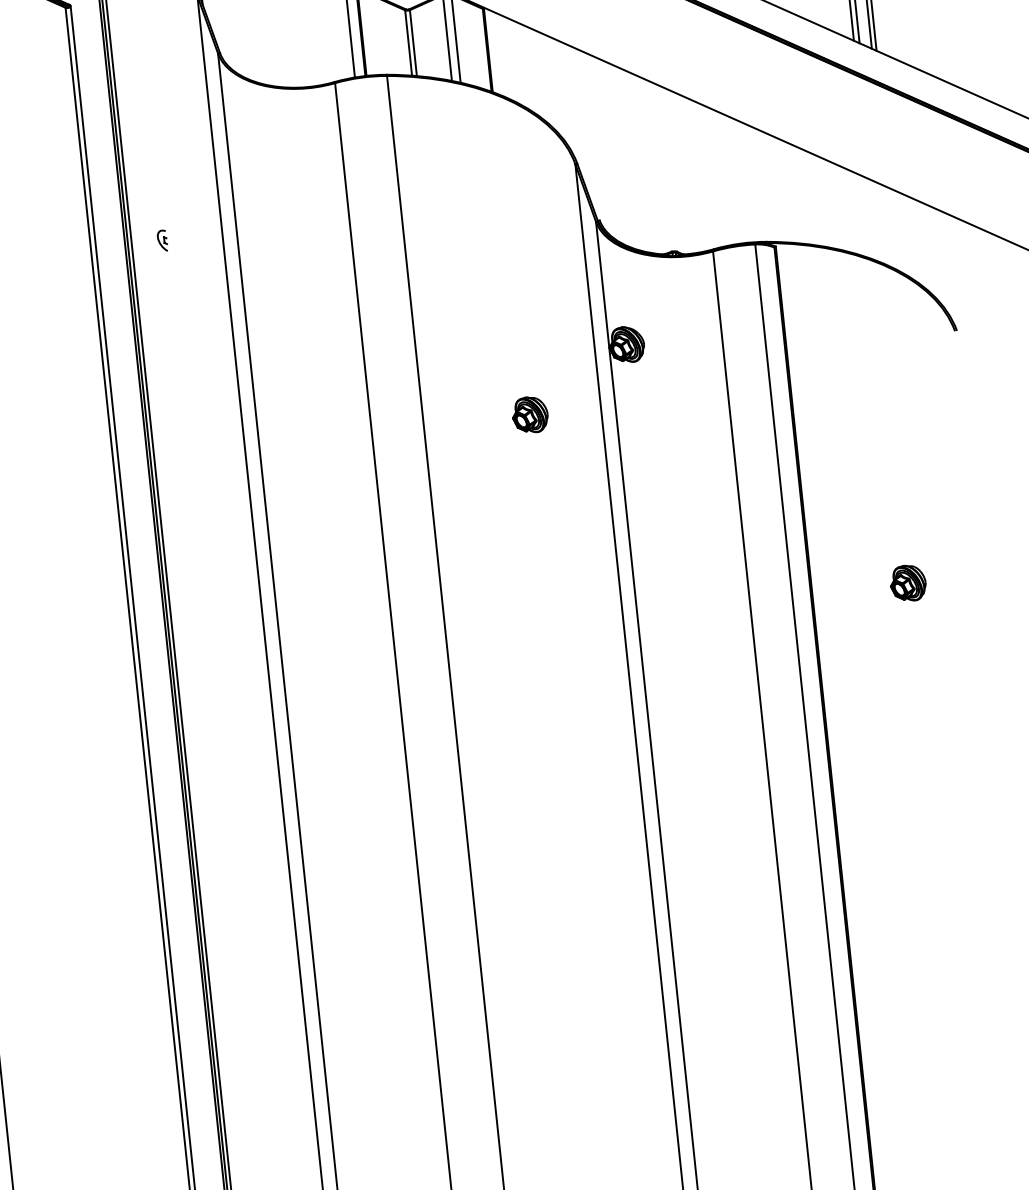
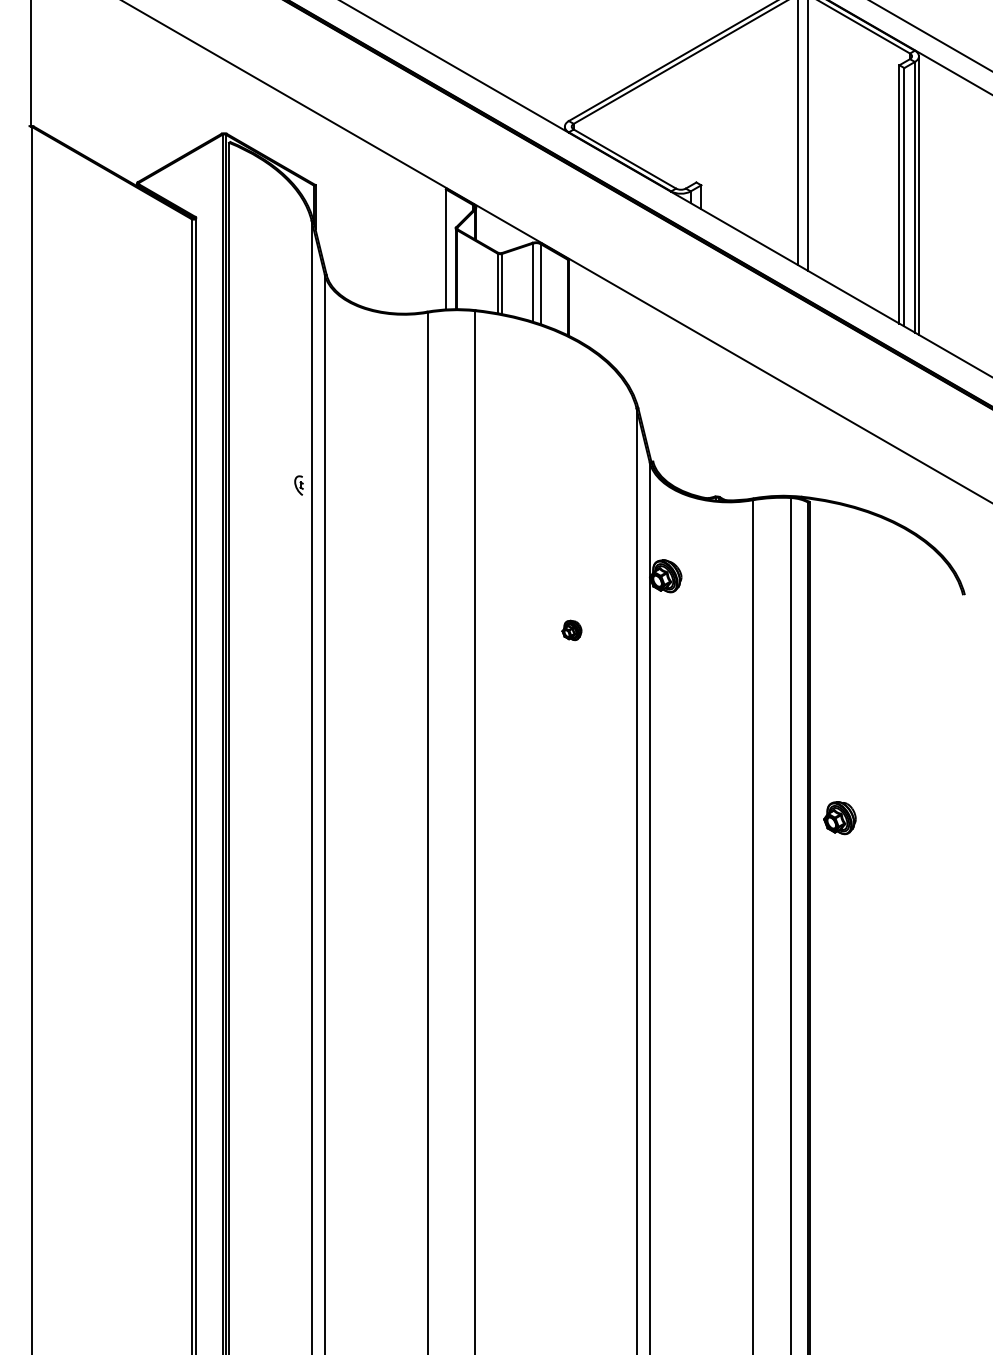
part: (161, 240) -> (298, 485), moved
part: (529, 415) -> (571, 630), size x0.6
part: (907, 583) -> (839, 818), moved

